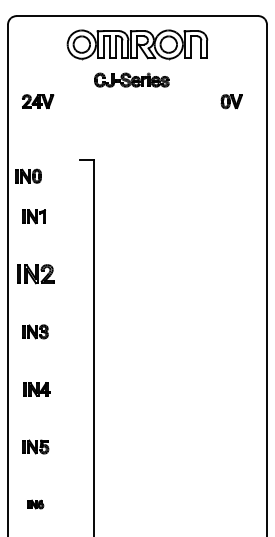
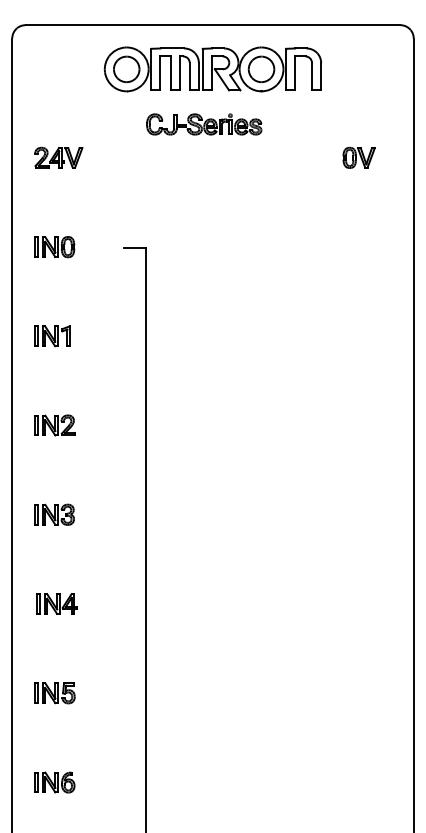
part: (28, 175) -> (54, 245), moved
part: (35, 274) -> (54, 425), size x0.71
part: (35, 504) -> (54, 782), size x1.67

